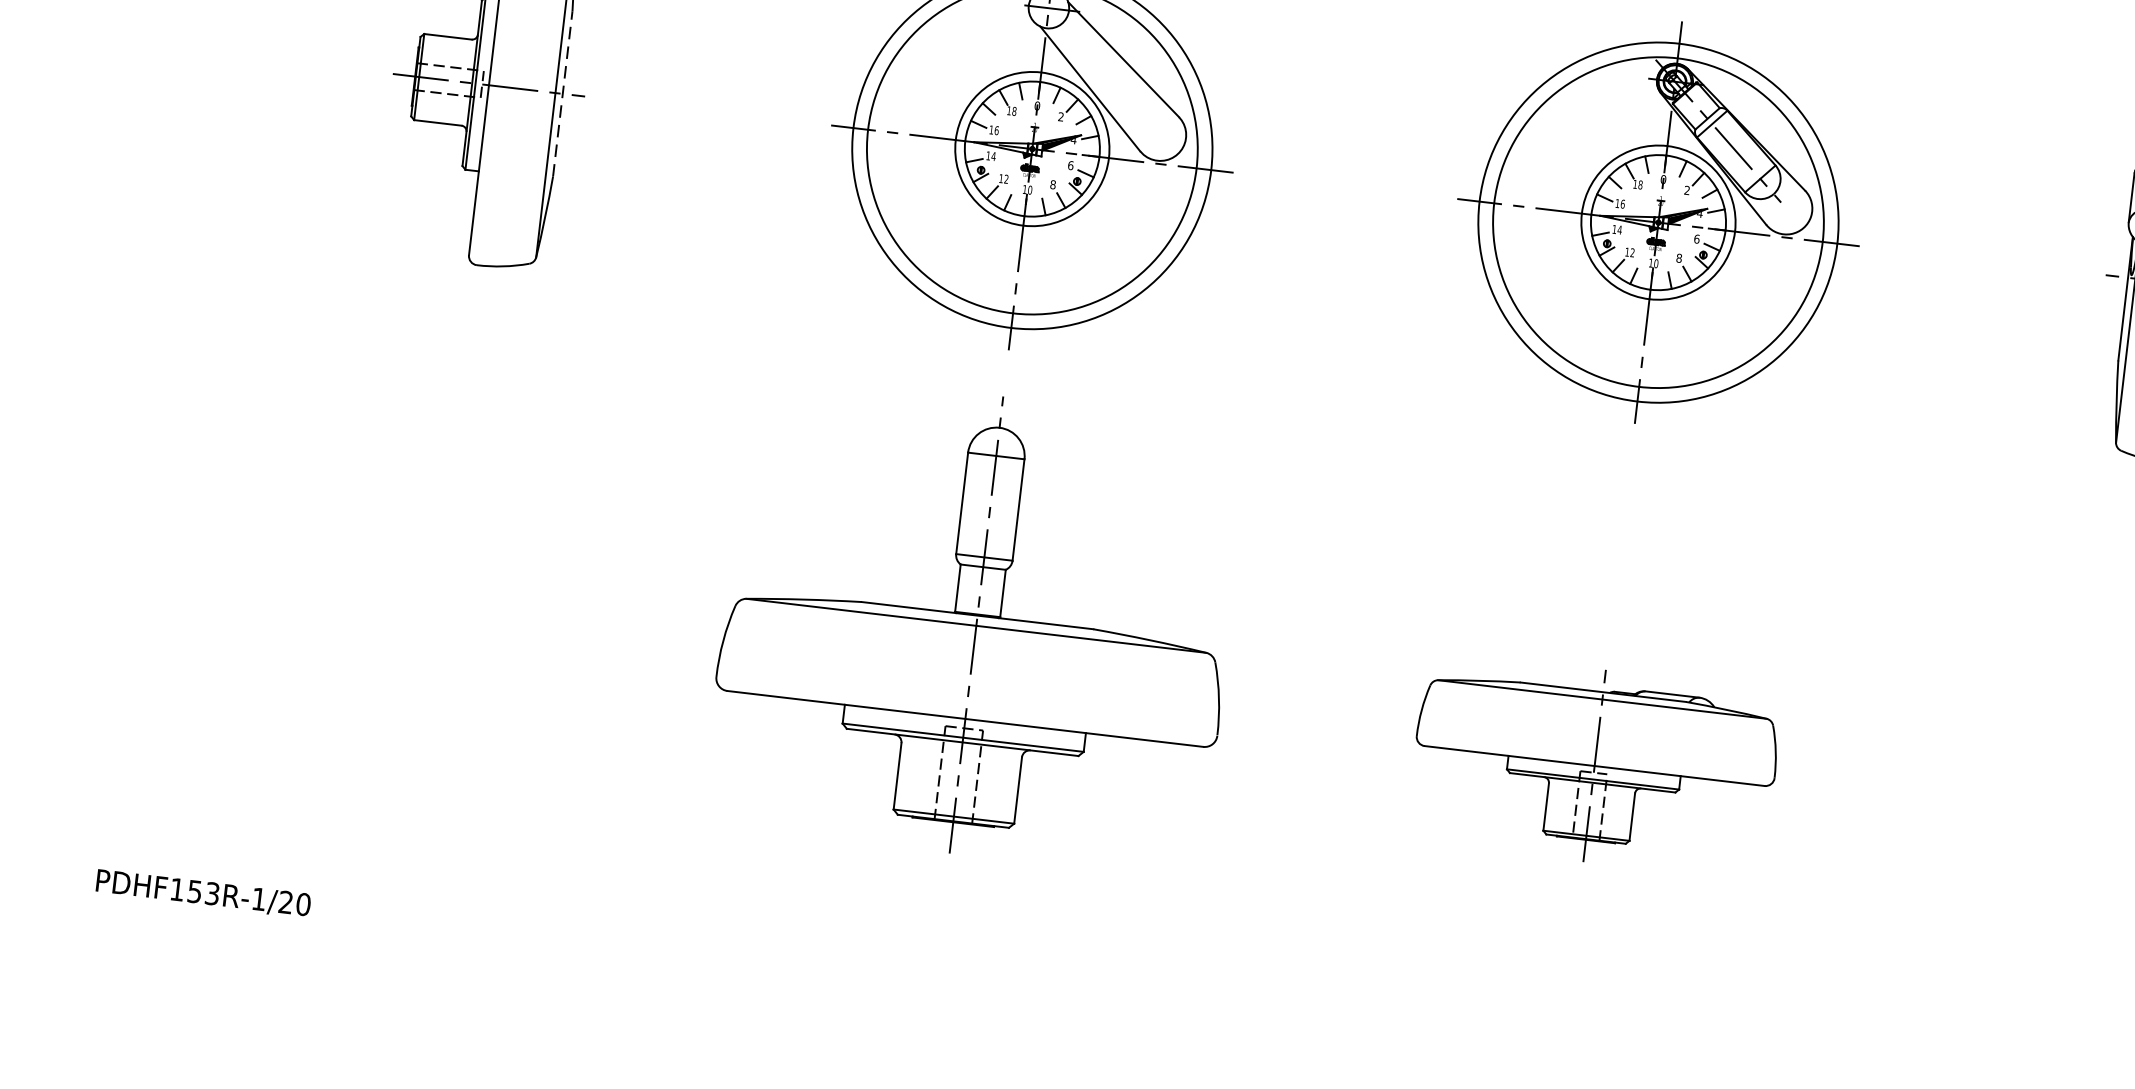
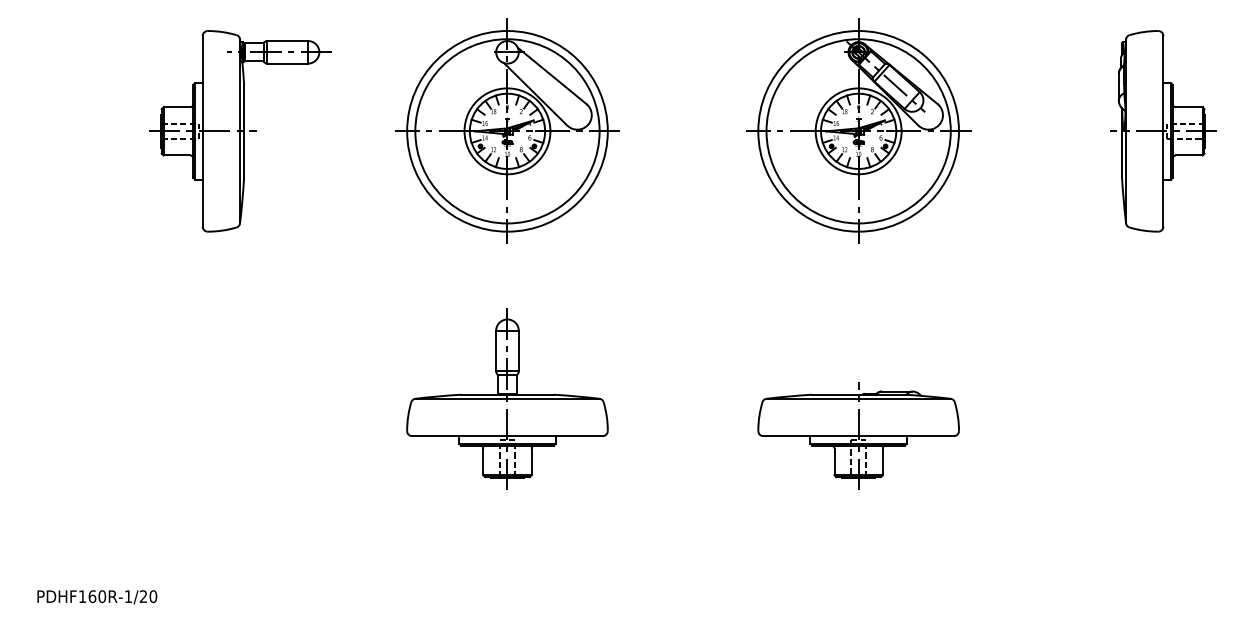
line: (563, 92) -> (244, 130), dashed -> solid
part: (976, 625) -> (507, 398), size x0.71
text: (203, 892) -> (97, 596), PDHF153R-1/20 -> PDHF160R-1/20

